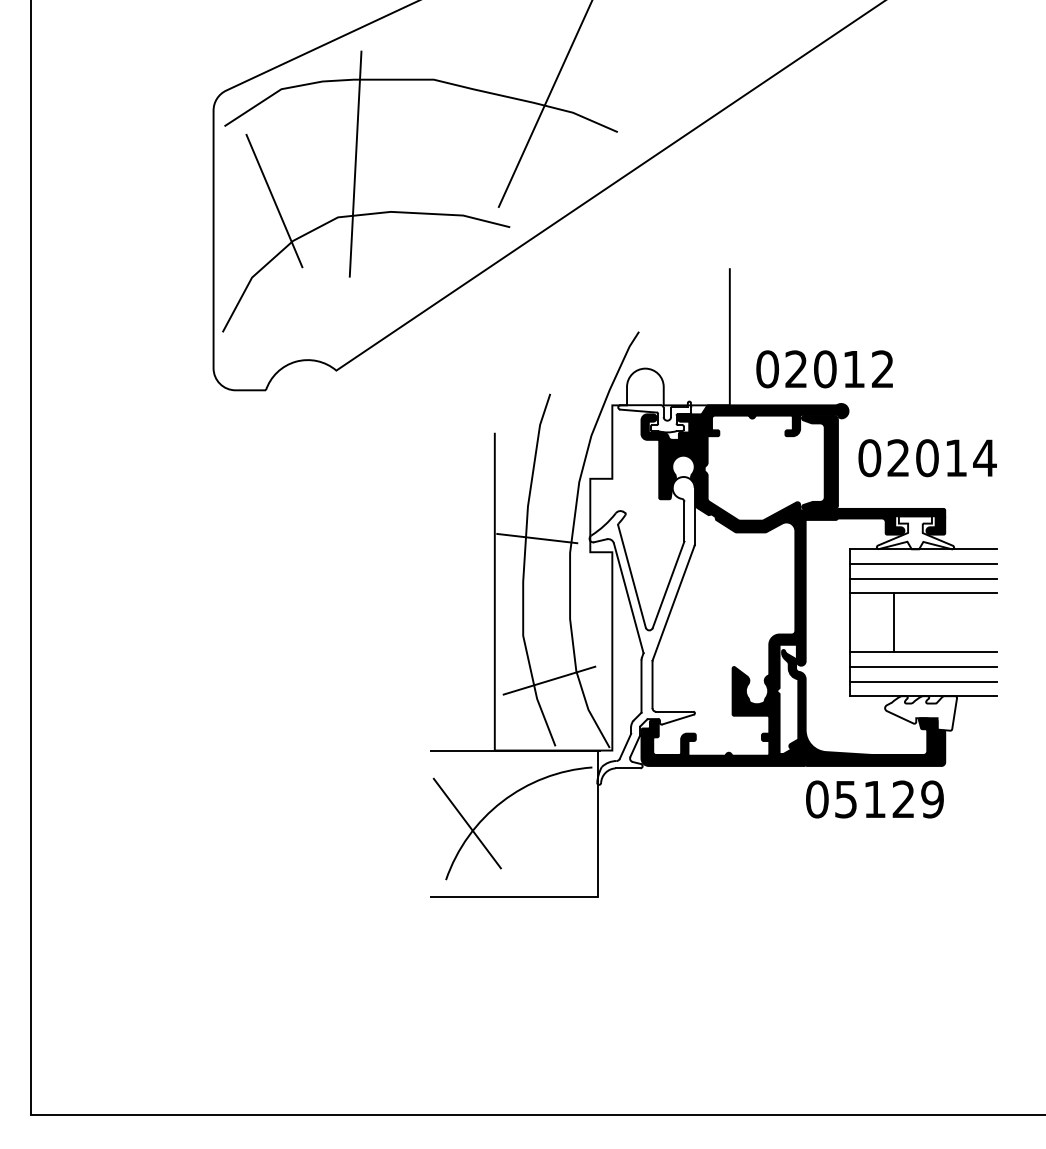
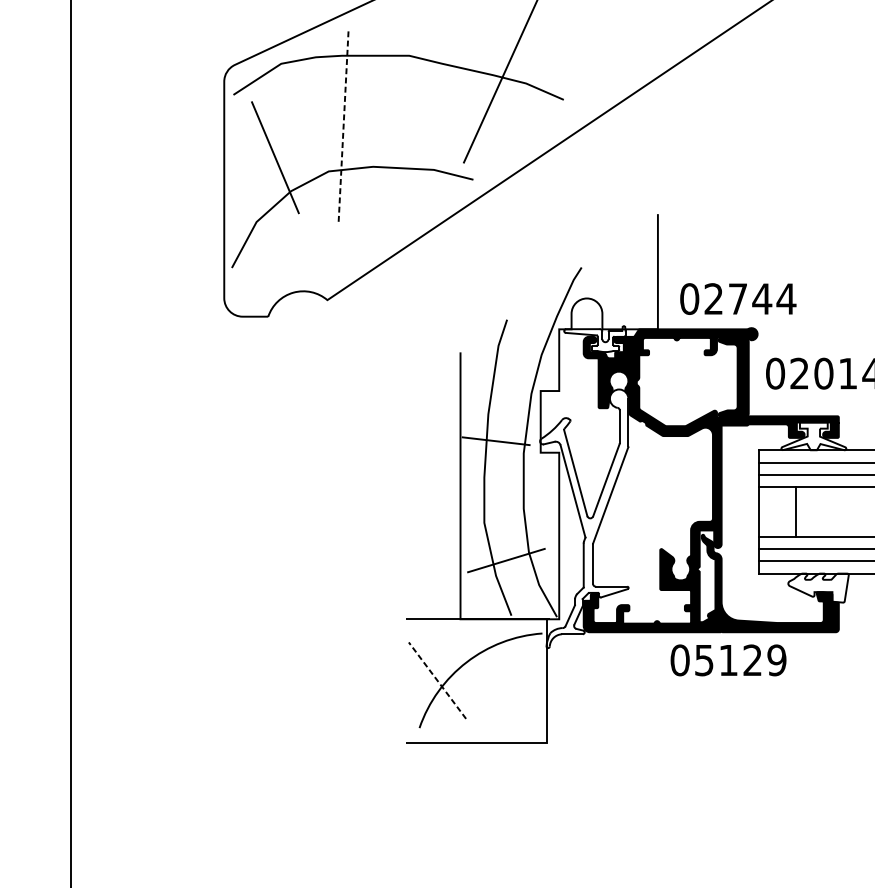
line: (355, 164) -> (343, 127), solid -> dashed
text: (854, 369) -> (762, 299), 02012 -> 02744
text: (874, 799) -> (728, 660), moved
line: (467, 823) -> (437, 680), solid -> dashed

